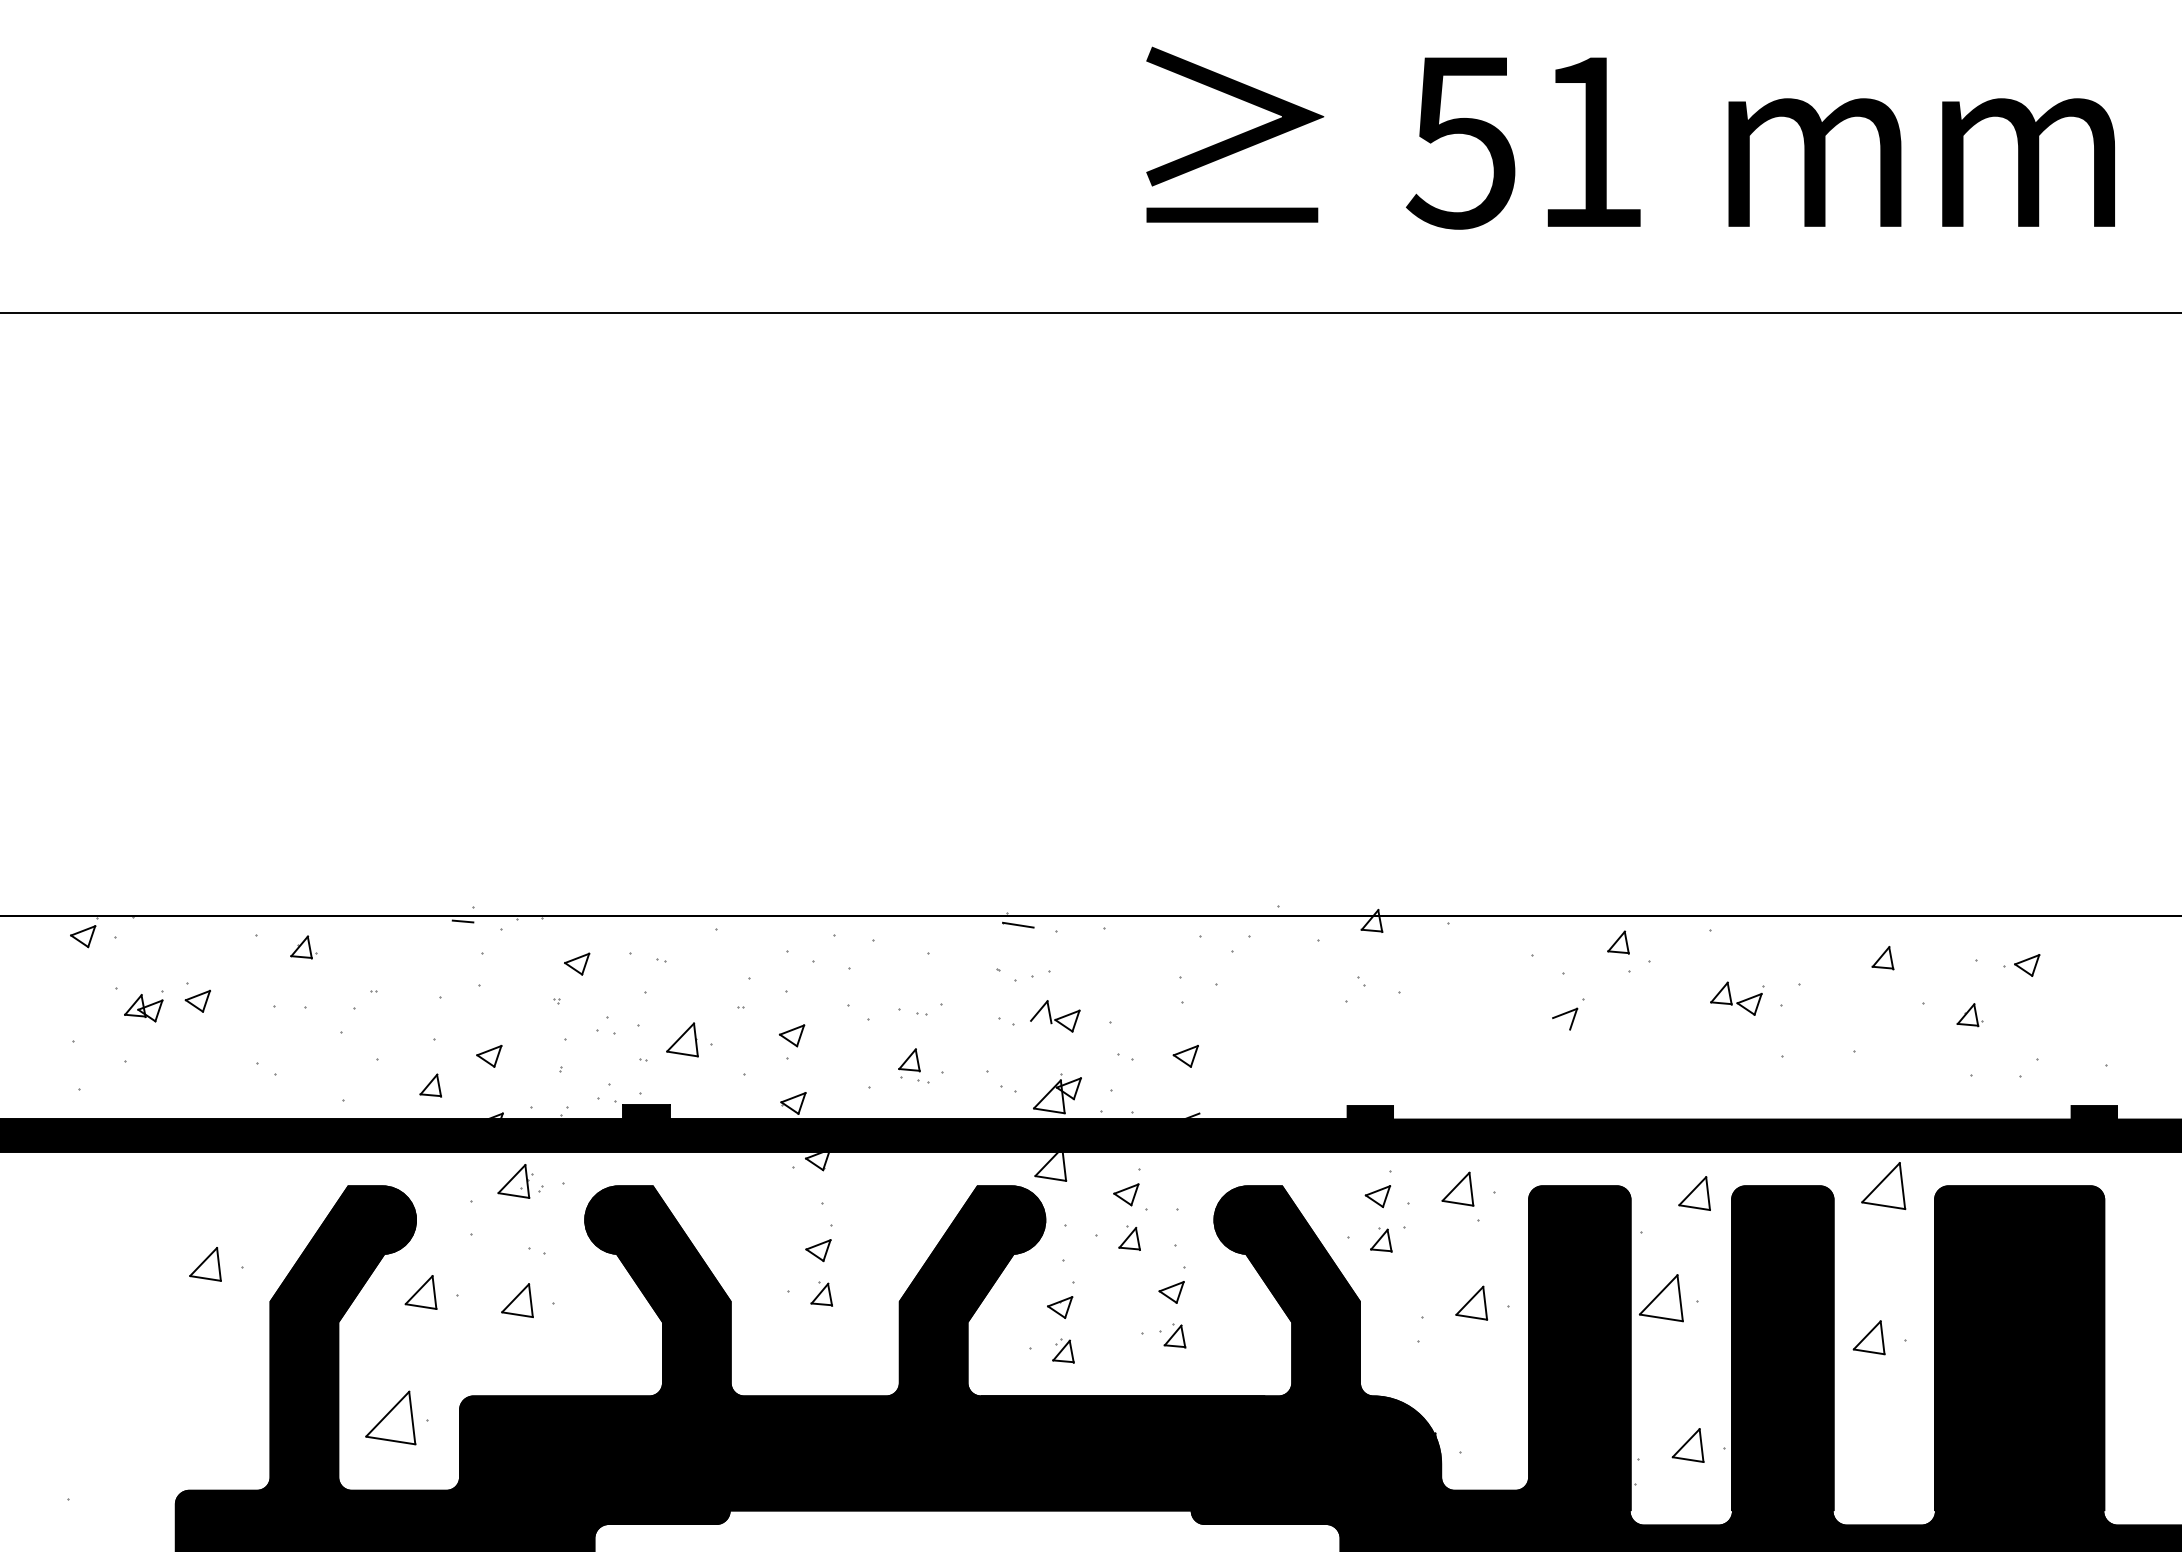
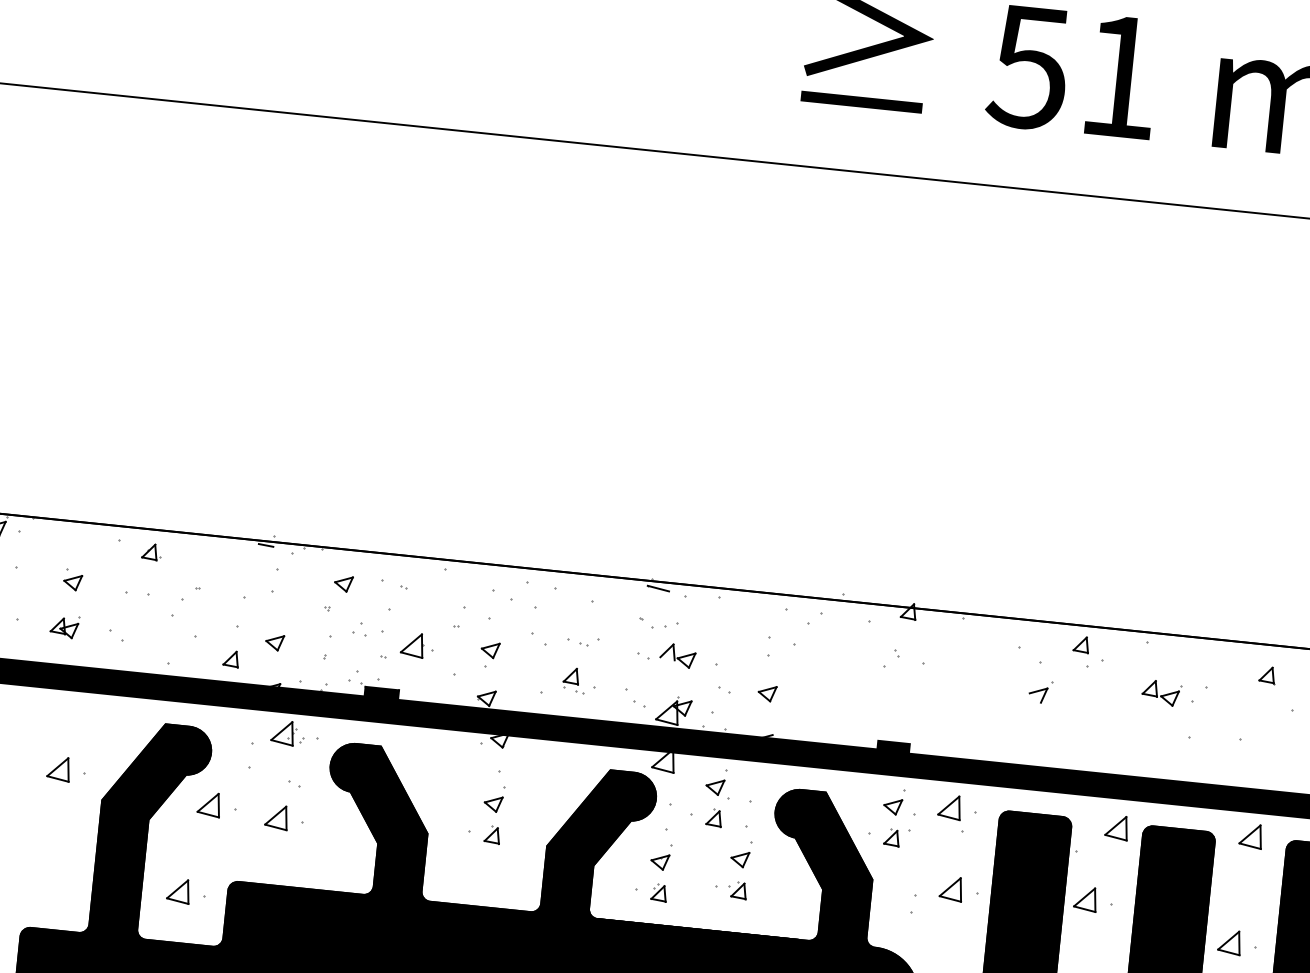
part: (143, 1006) -> (64, 626), moved
part: (1883, 1185) -> (1251, 835), size x0.71
part: (1660, 1297) -> (1085, 898), size x0.71
part: (390, 1417) -> (178, 890), size x0.62

